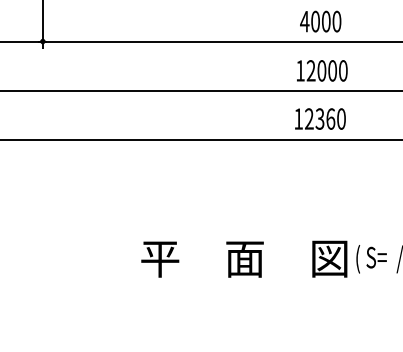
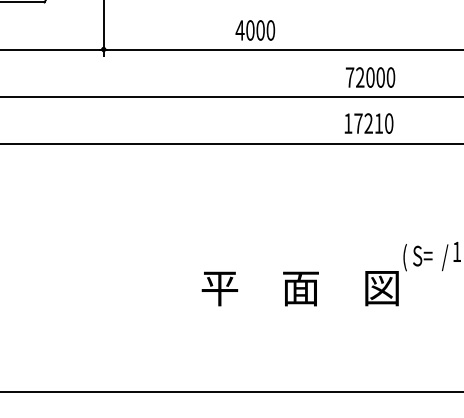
text: (320, 21) -> (255, 30), moved
text: (299, 70) -> (349, 77), 12000 -> 72000
text: (319, 118) -> (368, 123), 12360 -> 17210
text: (243, 259) -> (299, 288), moved

